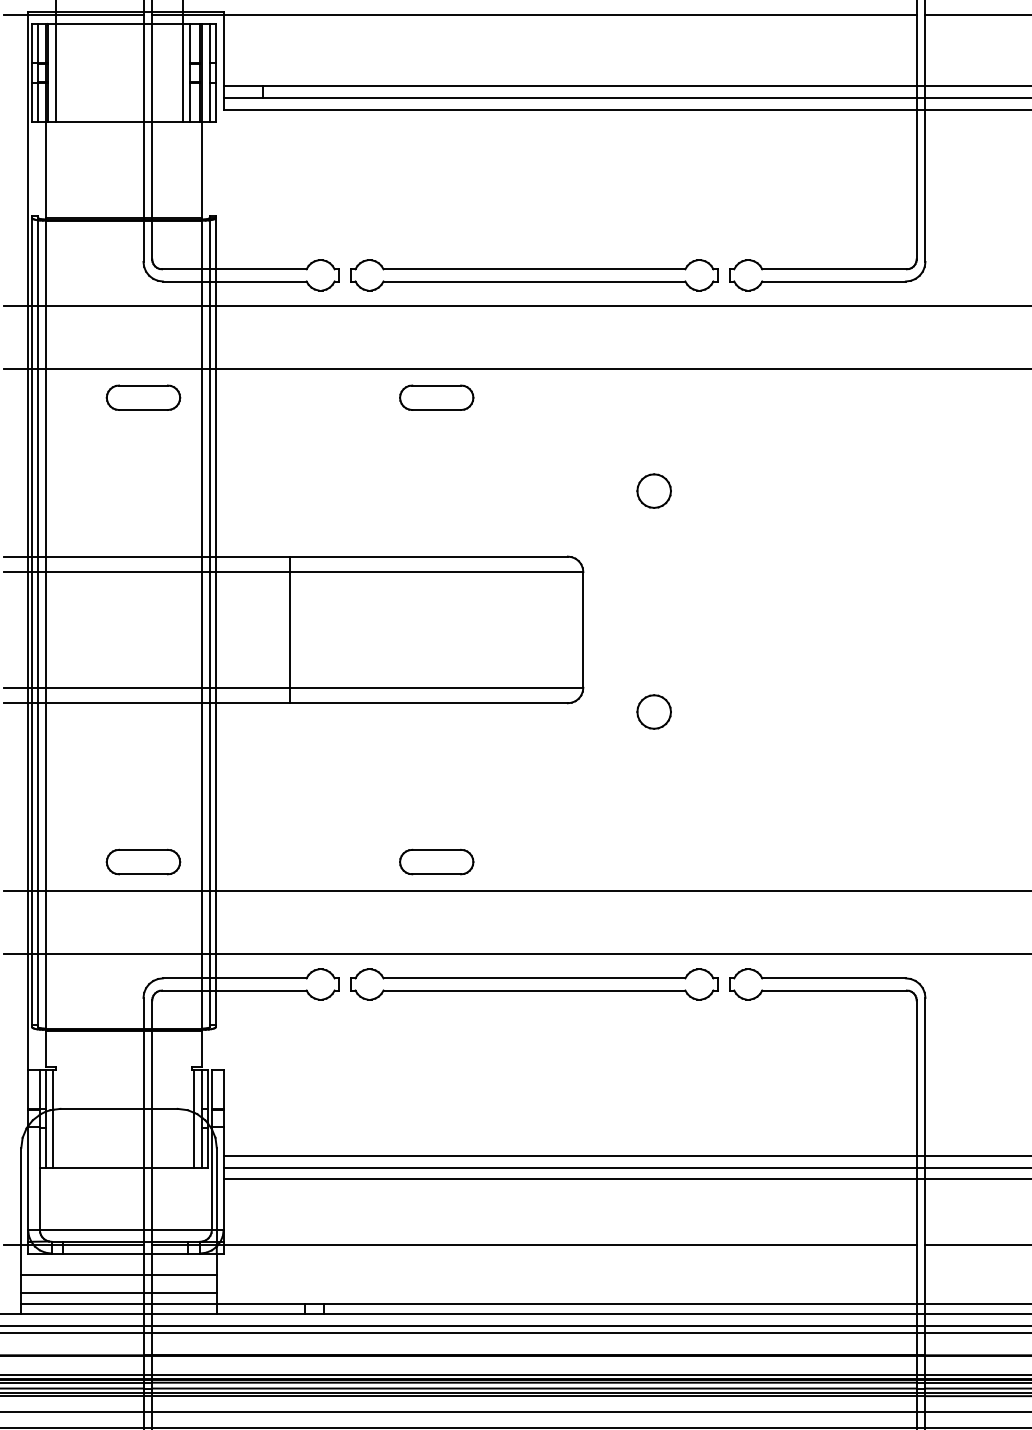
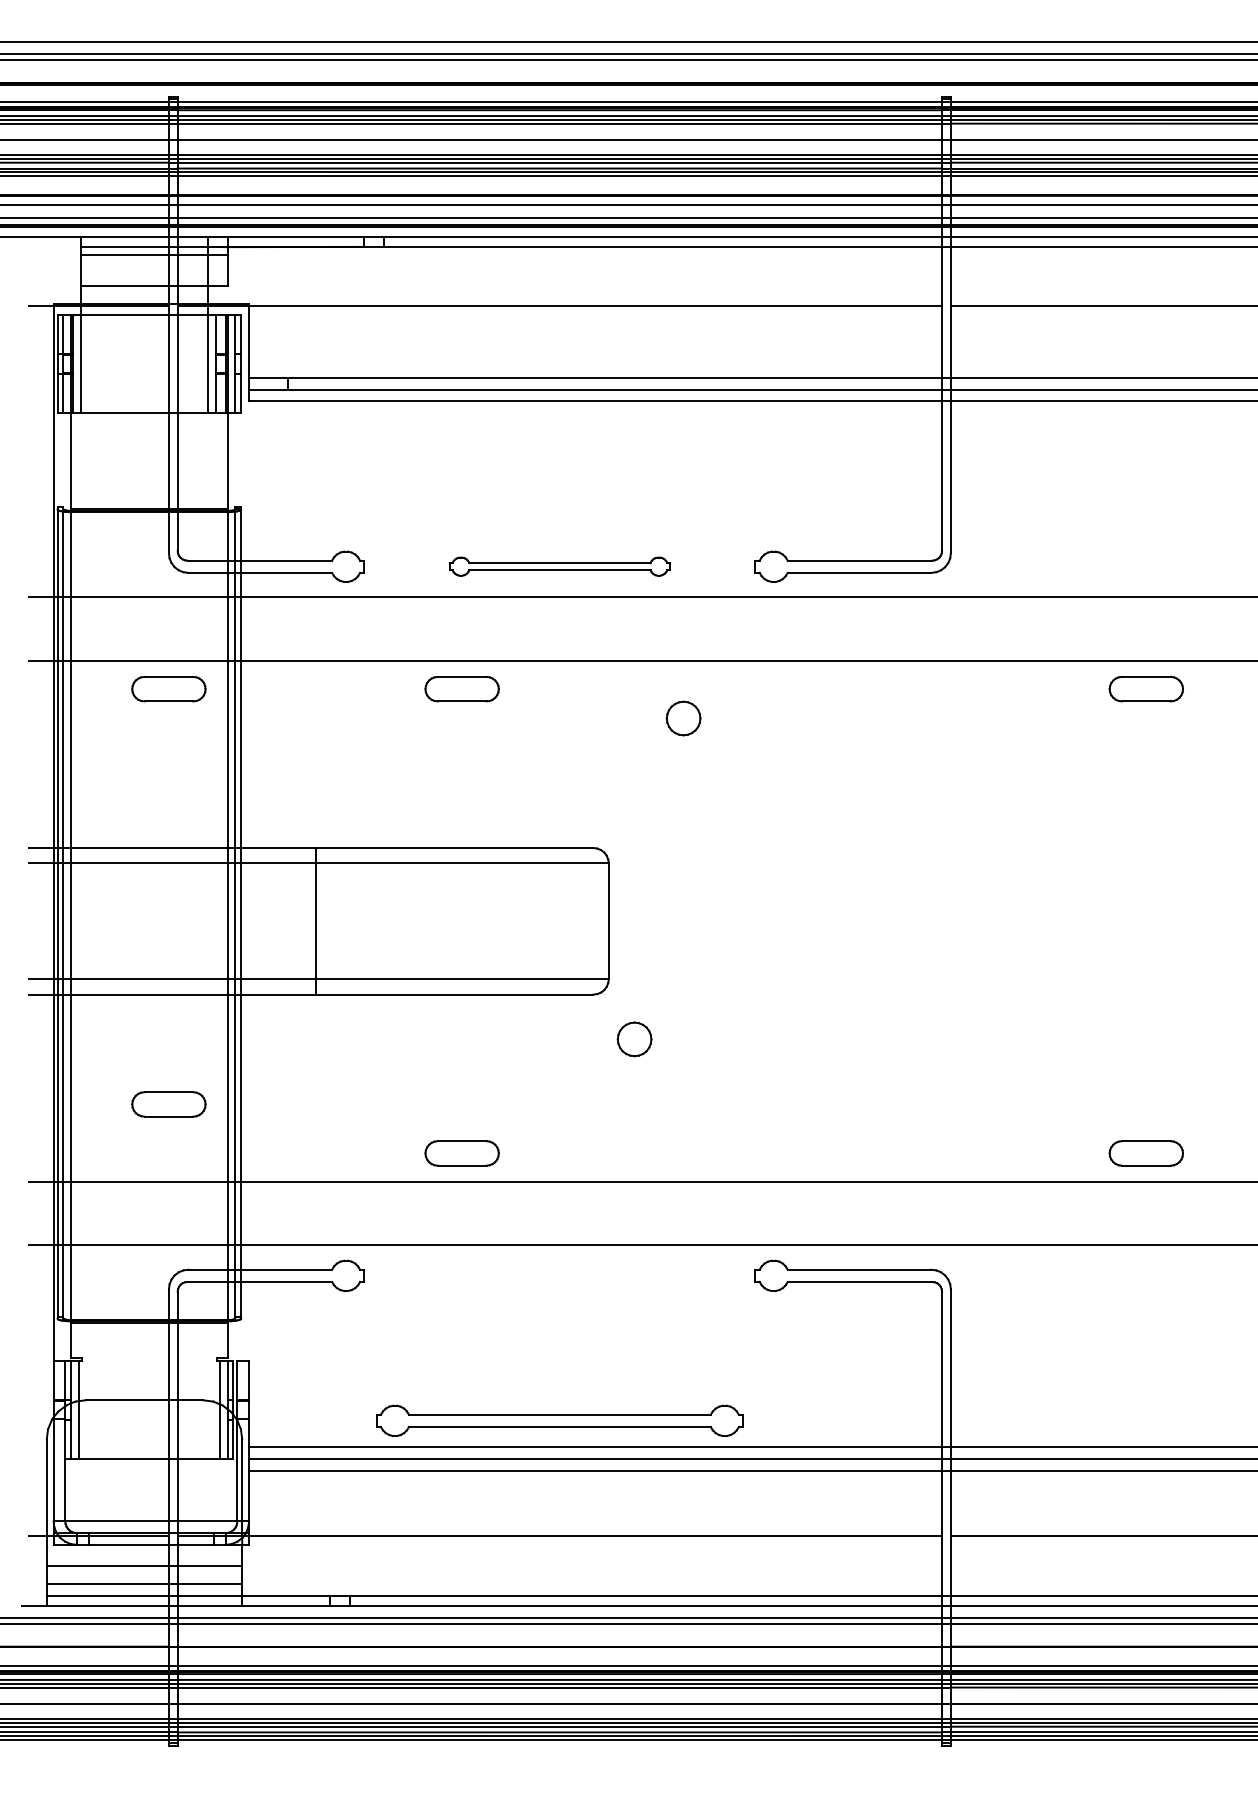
part: (534, 275) -> (559, 566), size x0.6
part: (654, 491) -> (683, 718), moved
part: (654, 712) -> (634, 1039), moved
part: (143, 862) -> (168, 1104), moved
part: (534, 984) -> (559, 1420), moved

